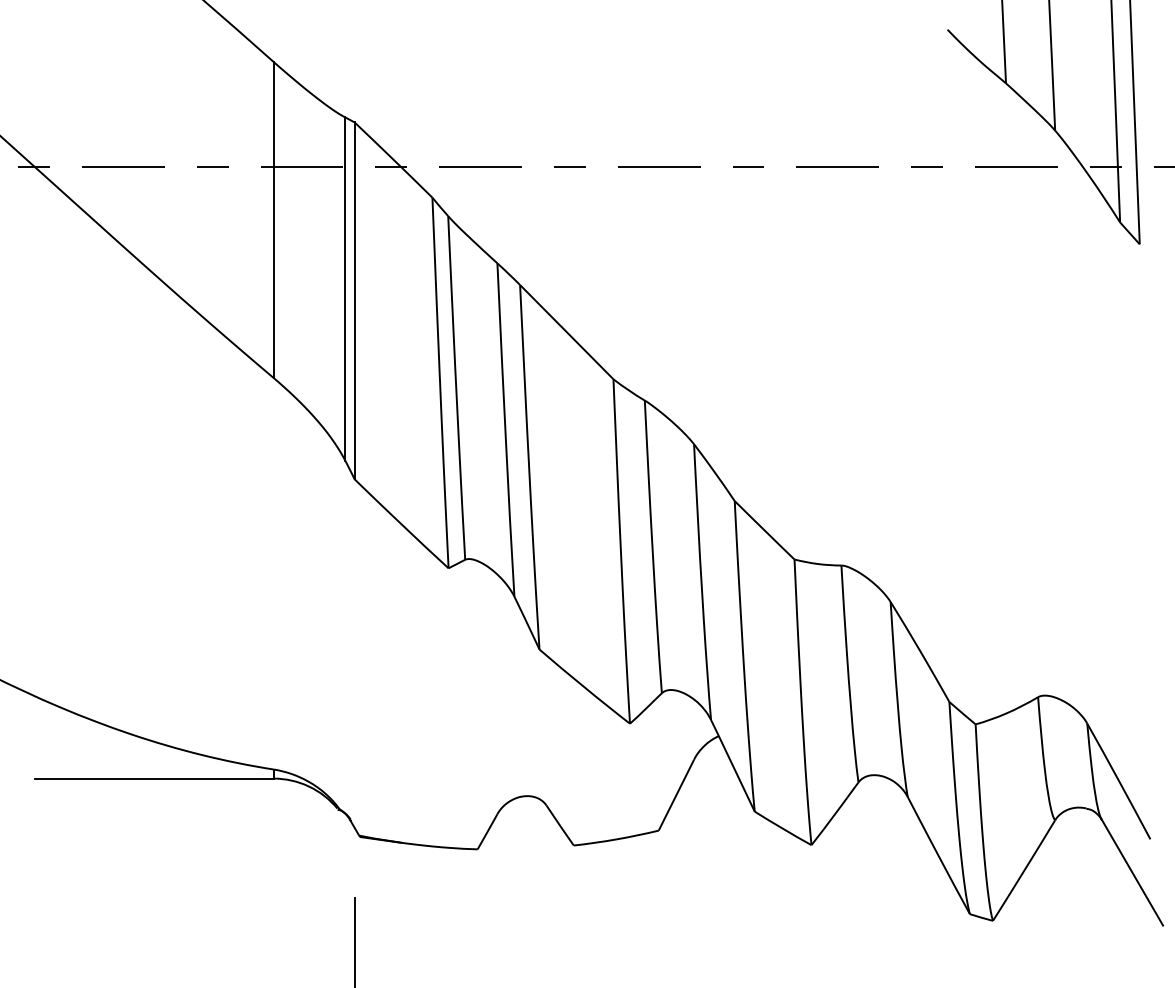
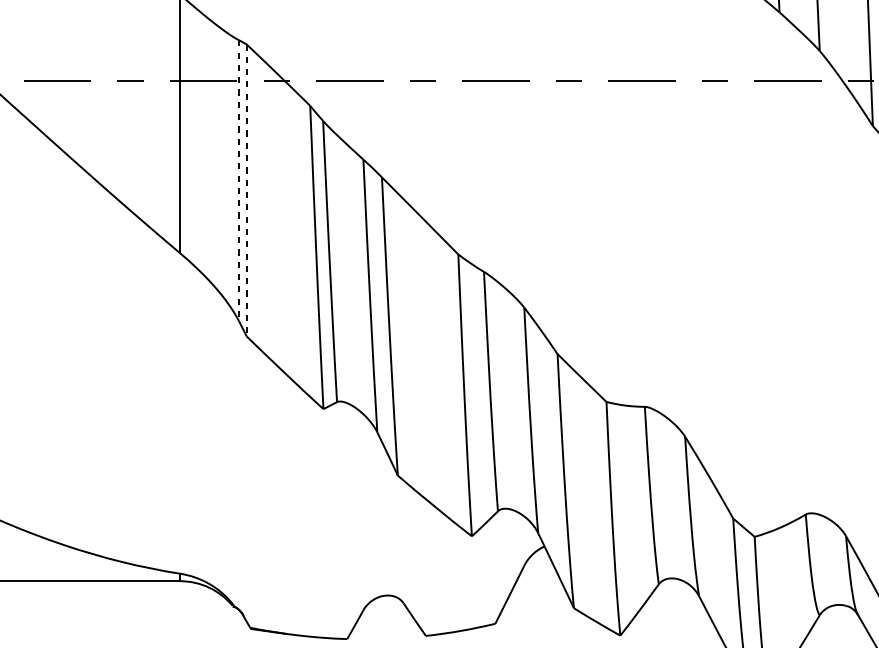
line: (345, 289) -> (239, 181), solid -> dashed
line: (354, 301) -> (246, 190), solid -> dashed

